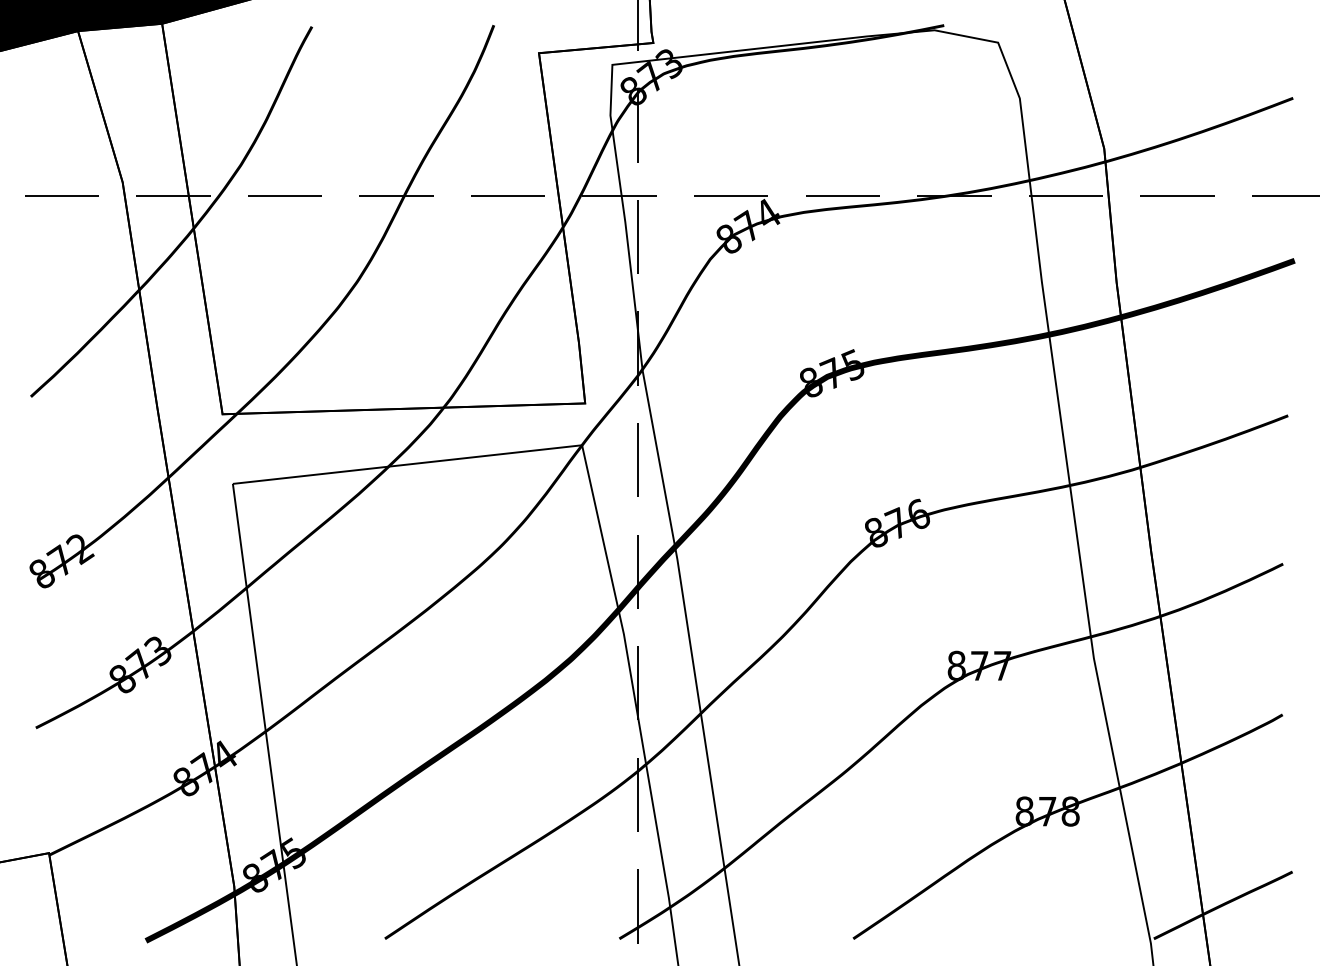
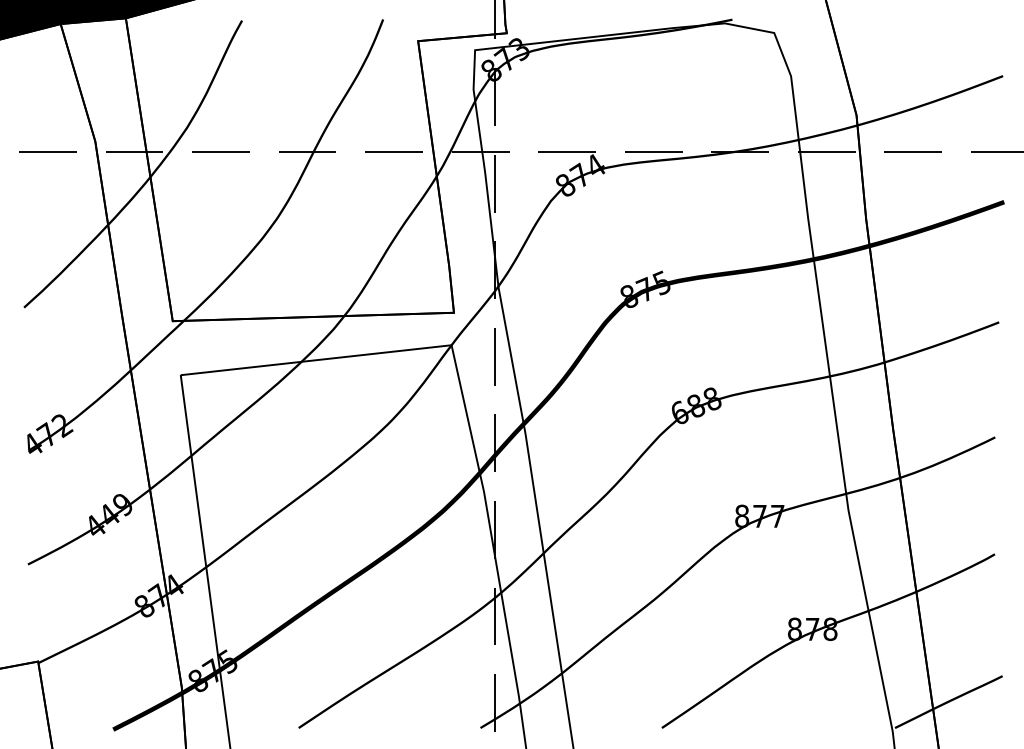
text: (897, 522) -> (696, 405), 876 -> 688
text: (41, 573) -> (32, 444), 872 -> 472
text: (139, 664) -> (108, 515), 873 -> 449

